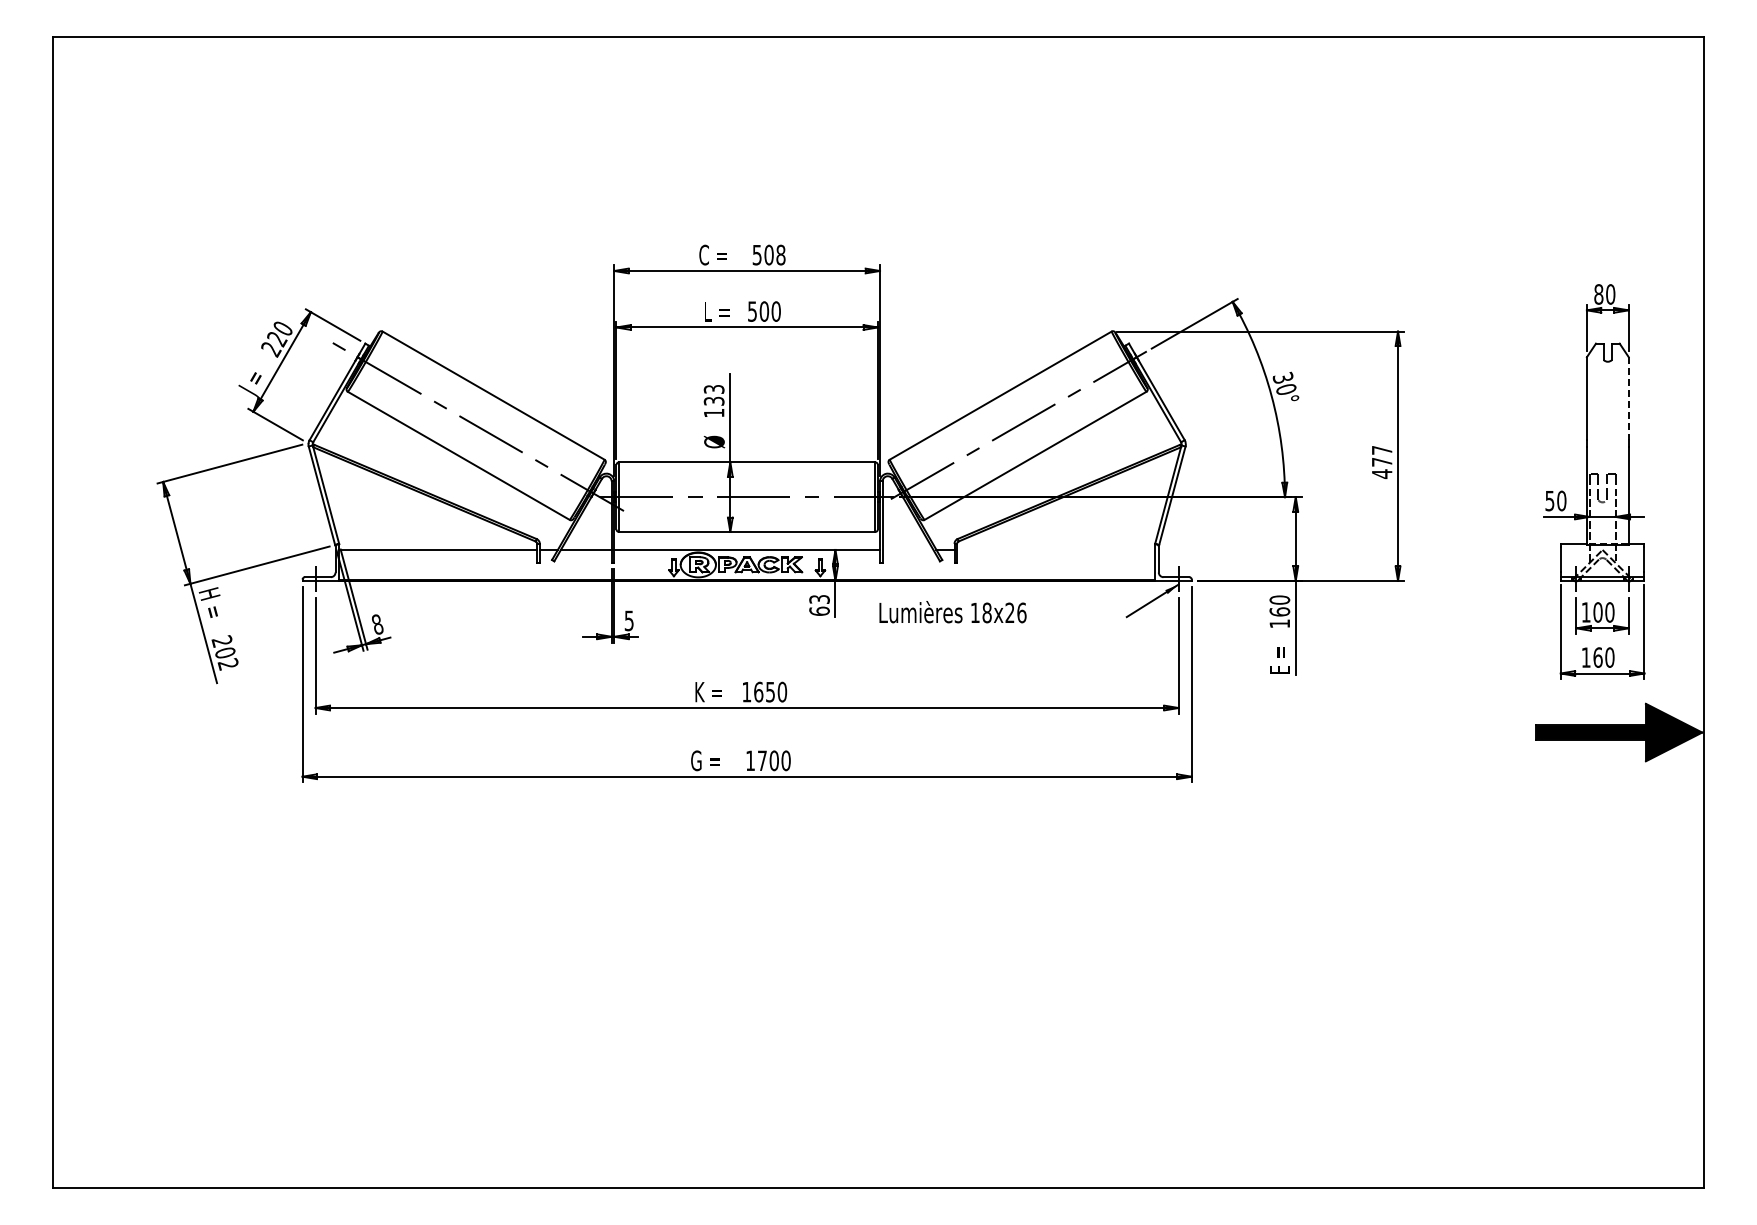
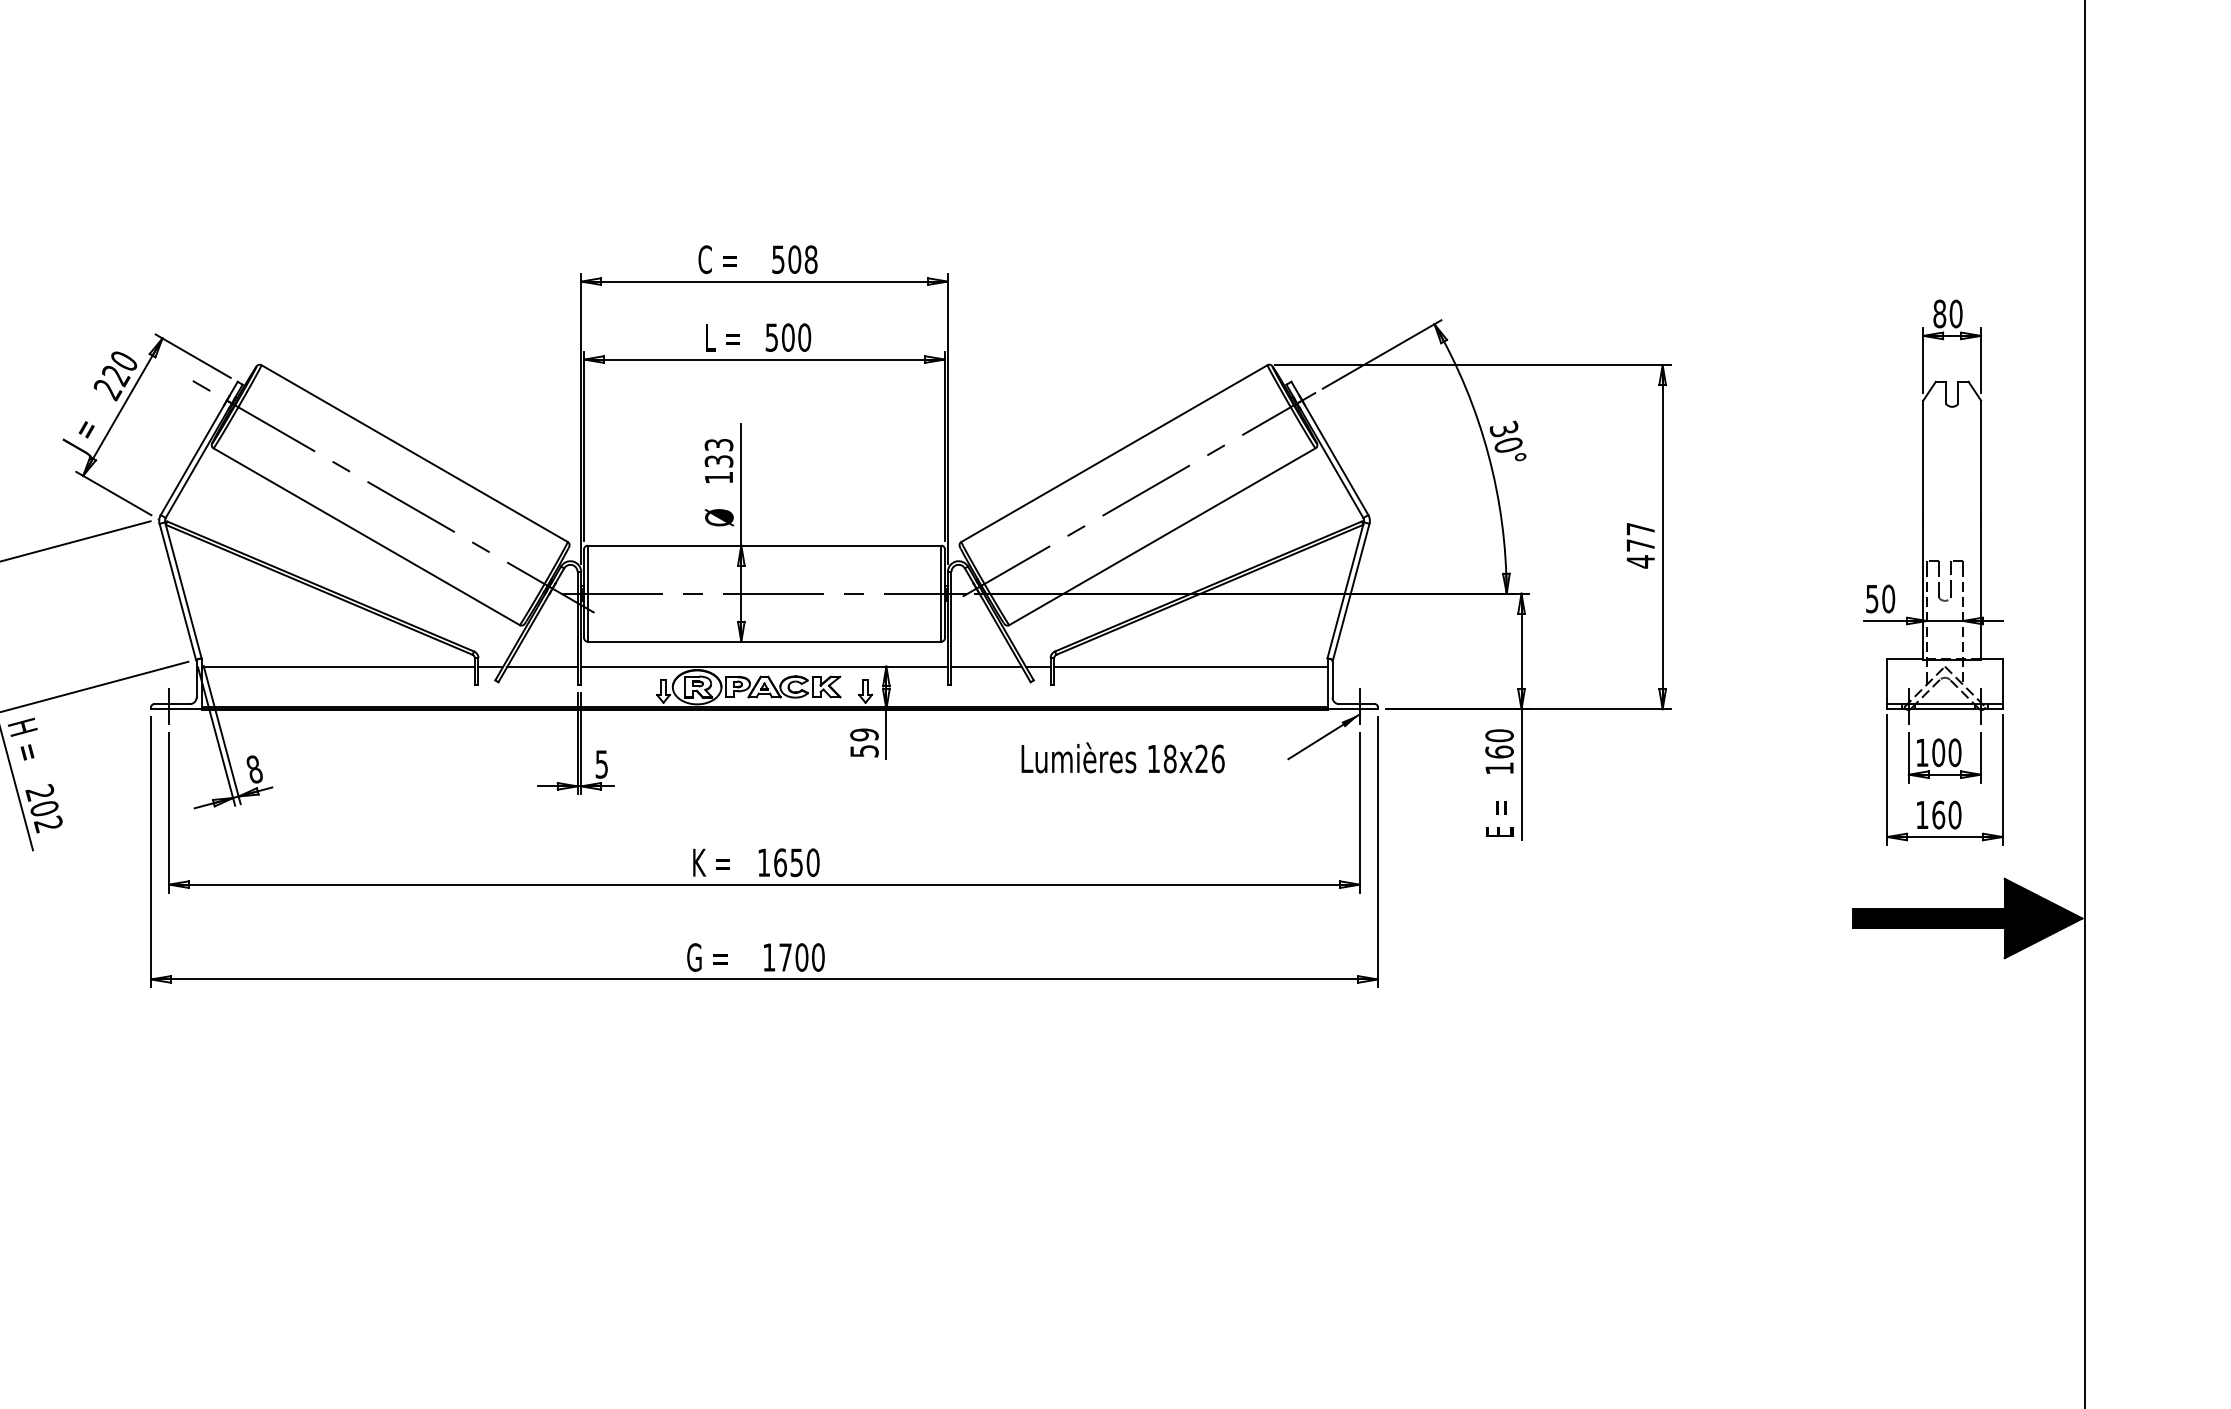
line: (1628, 399) -> (1980, 458), dashed -> solid
line: (907, 549) -> (985, 665), added
line: (1056, 549) -> (1191, 665), added
text: (819, 604) -> (864, 741), 63 -> 59
text: (952, 612) -> (1122, 758), moved

